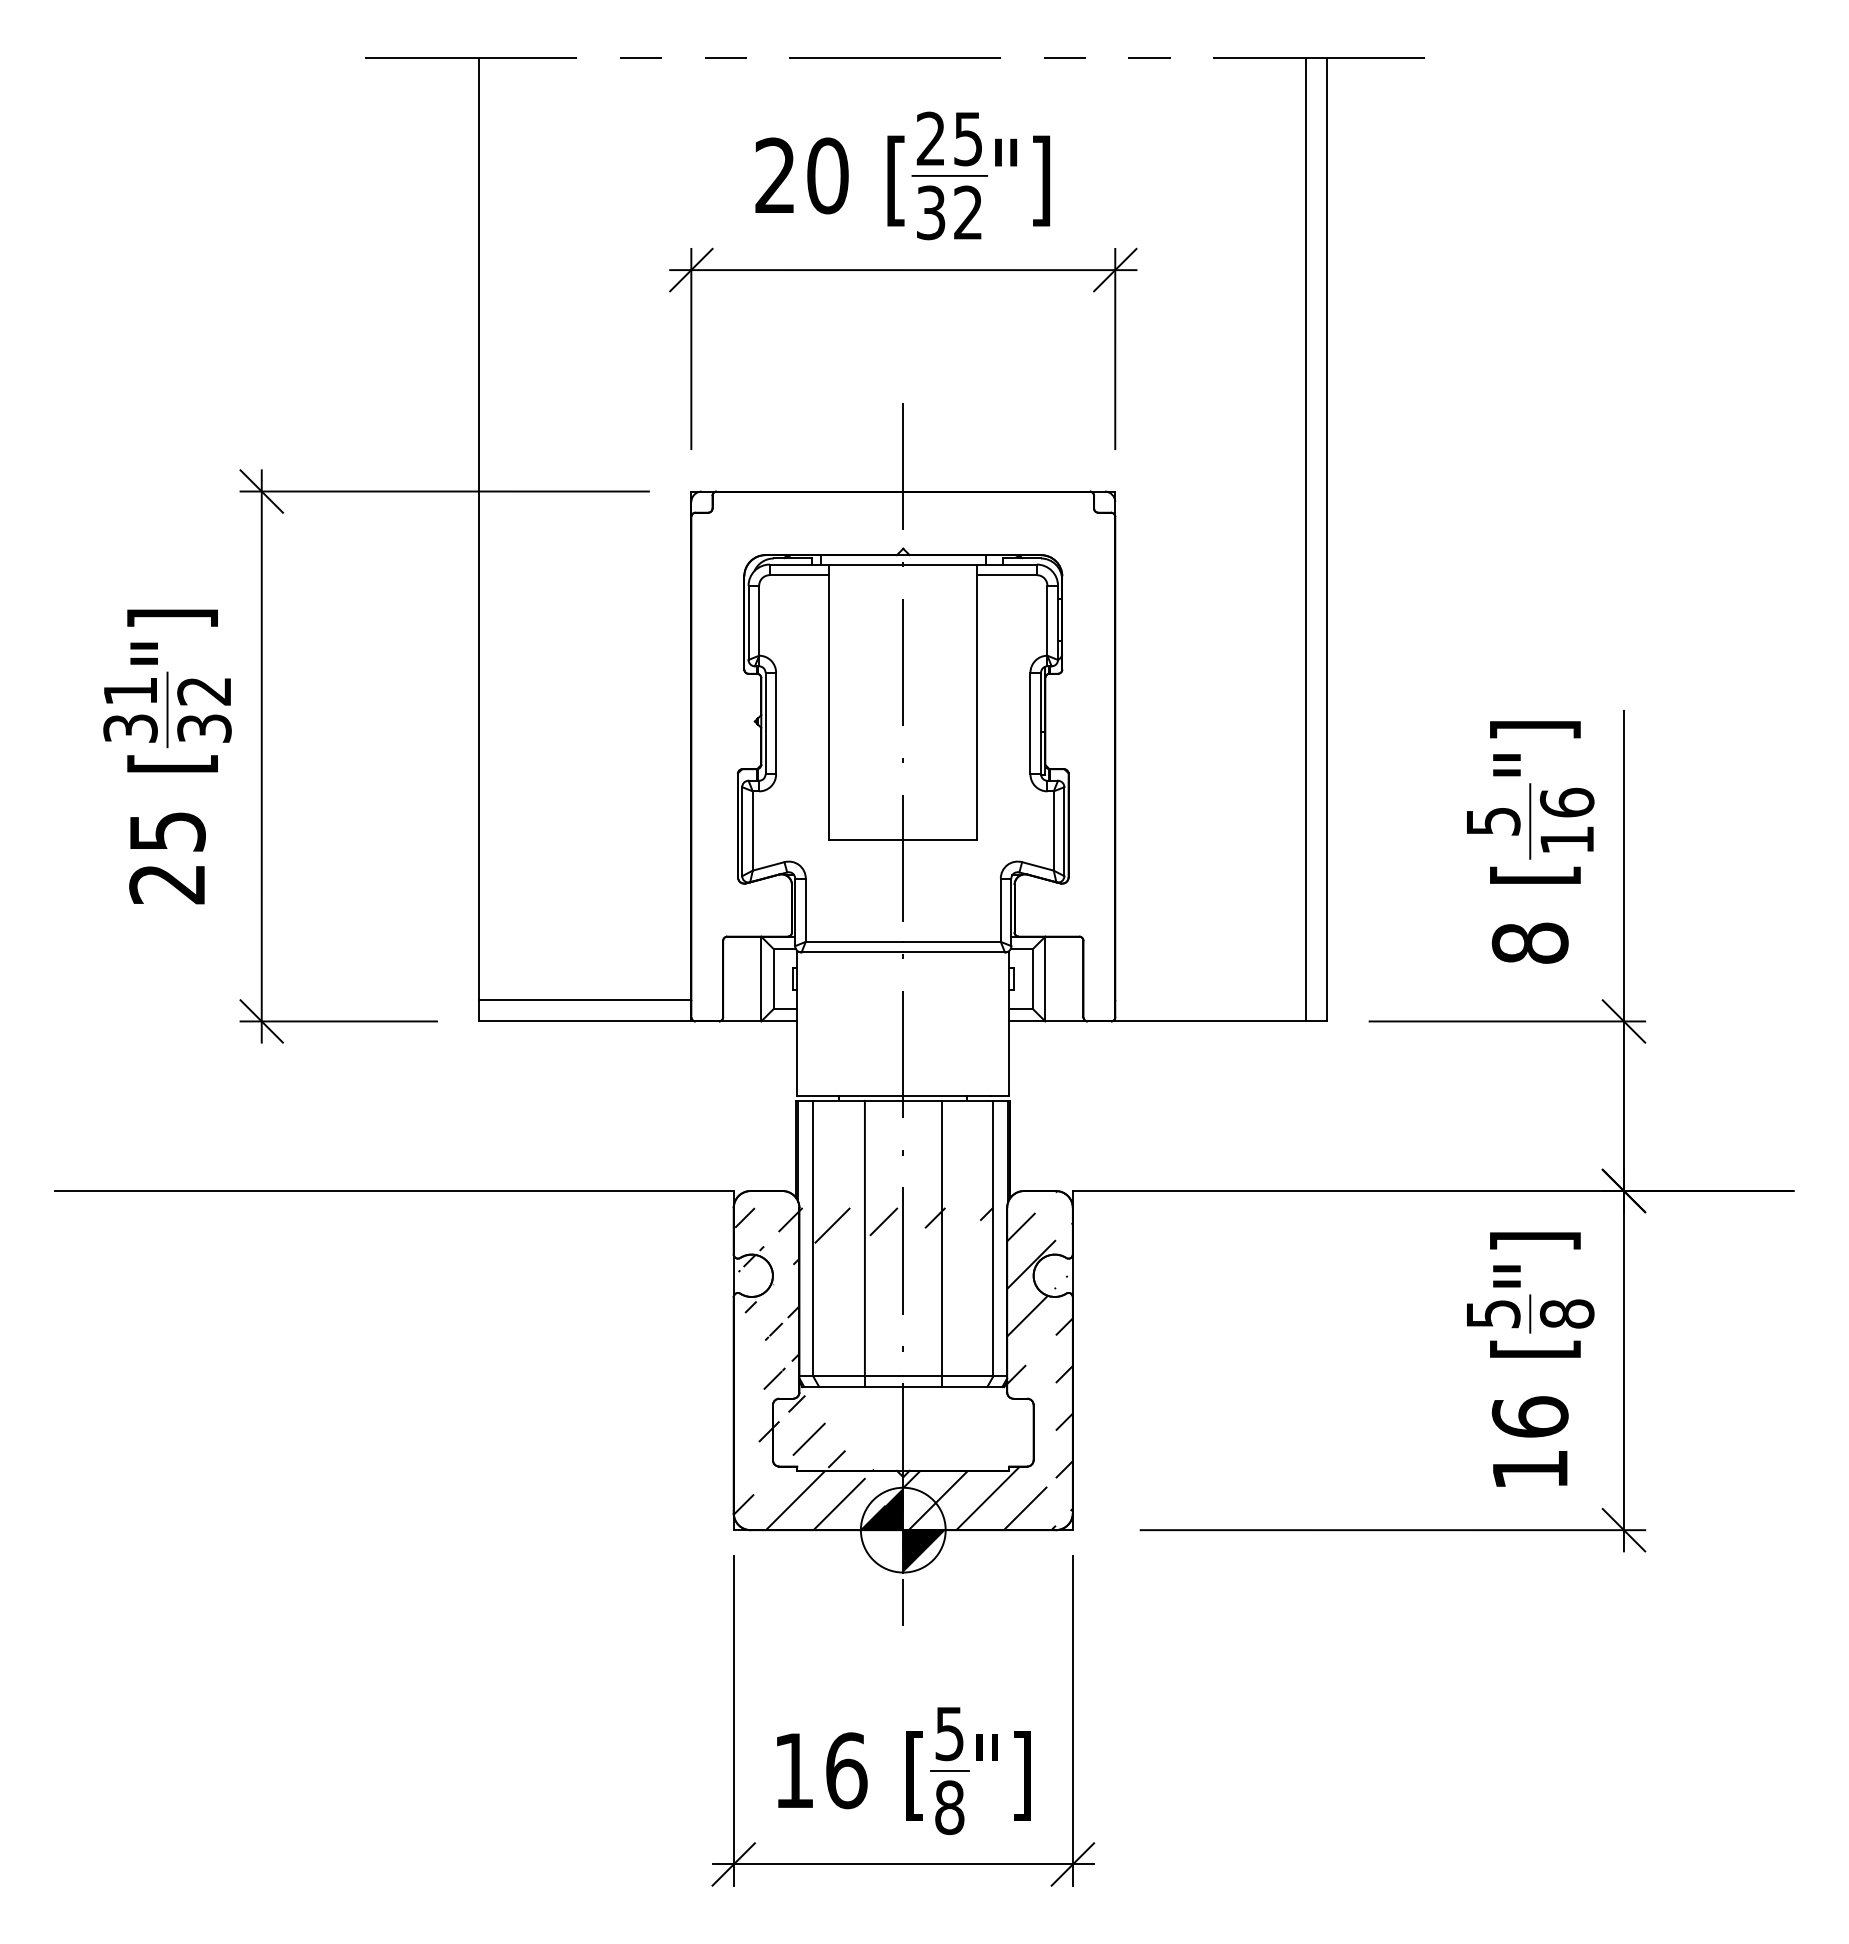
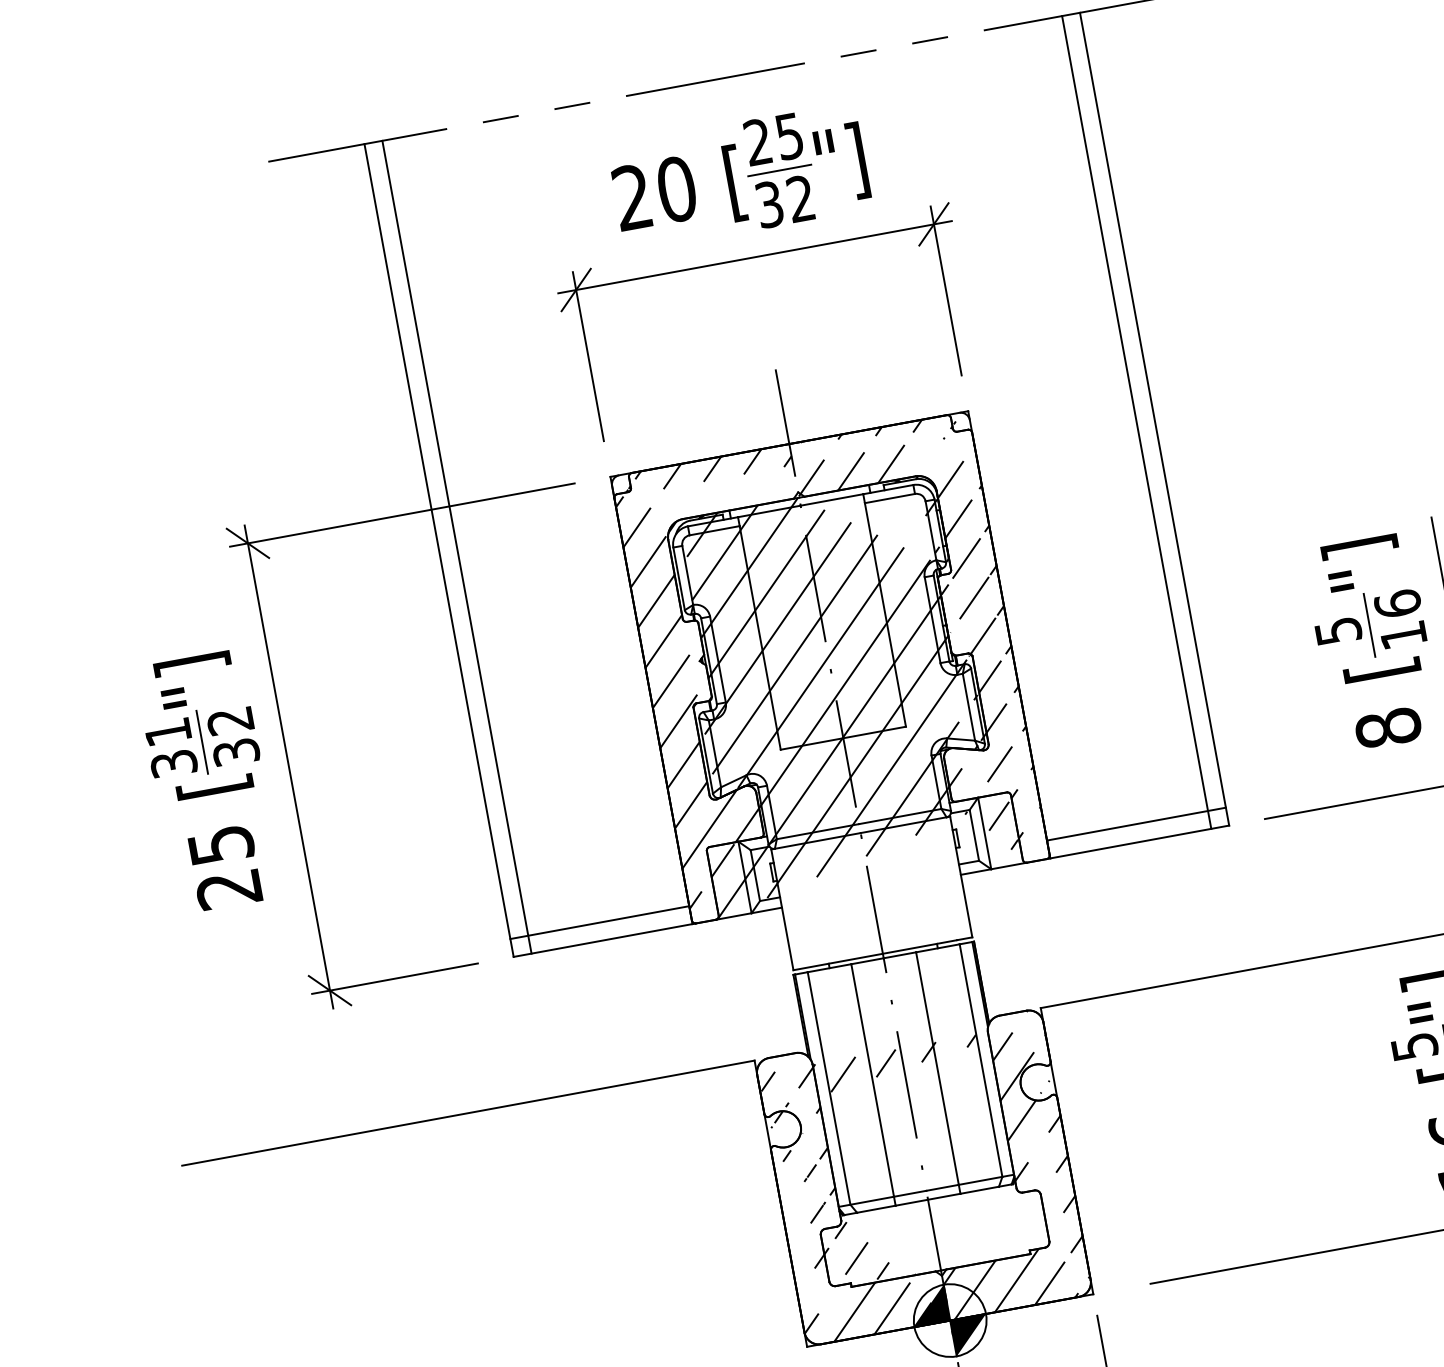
line: (500, 539) -> (456, 546), added
hatch: (903, 756) -> (830, 667), added
line: (1221, 1000) -> (1136, 824), added

